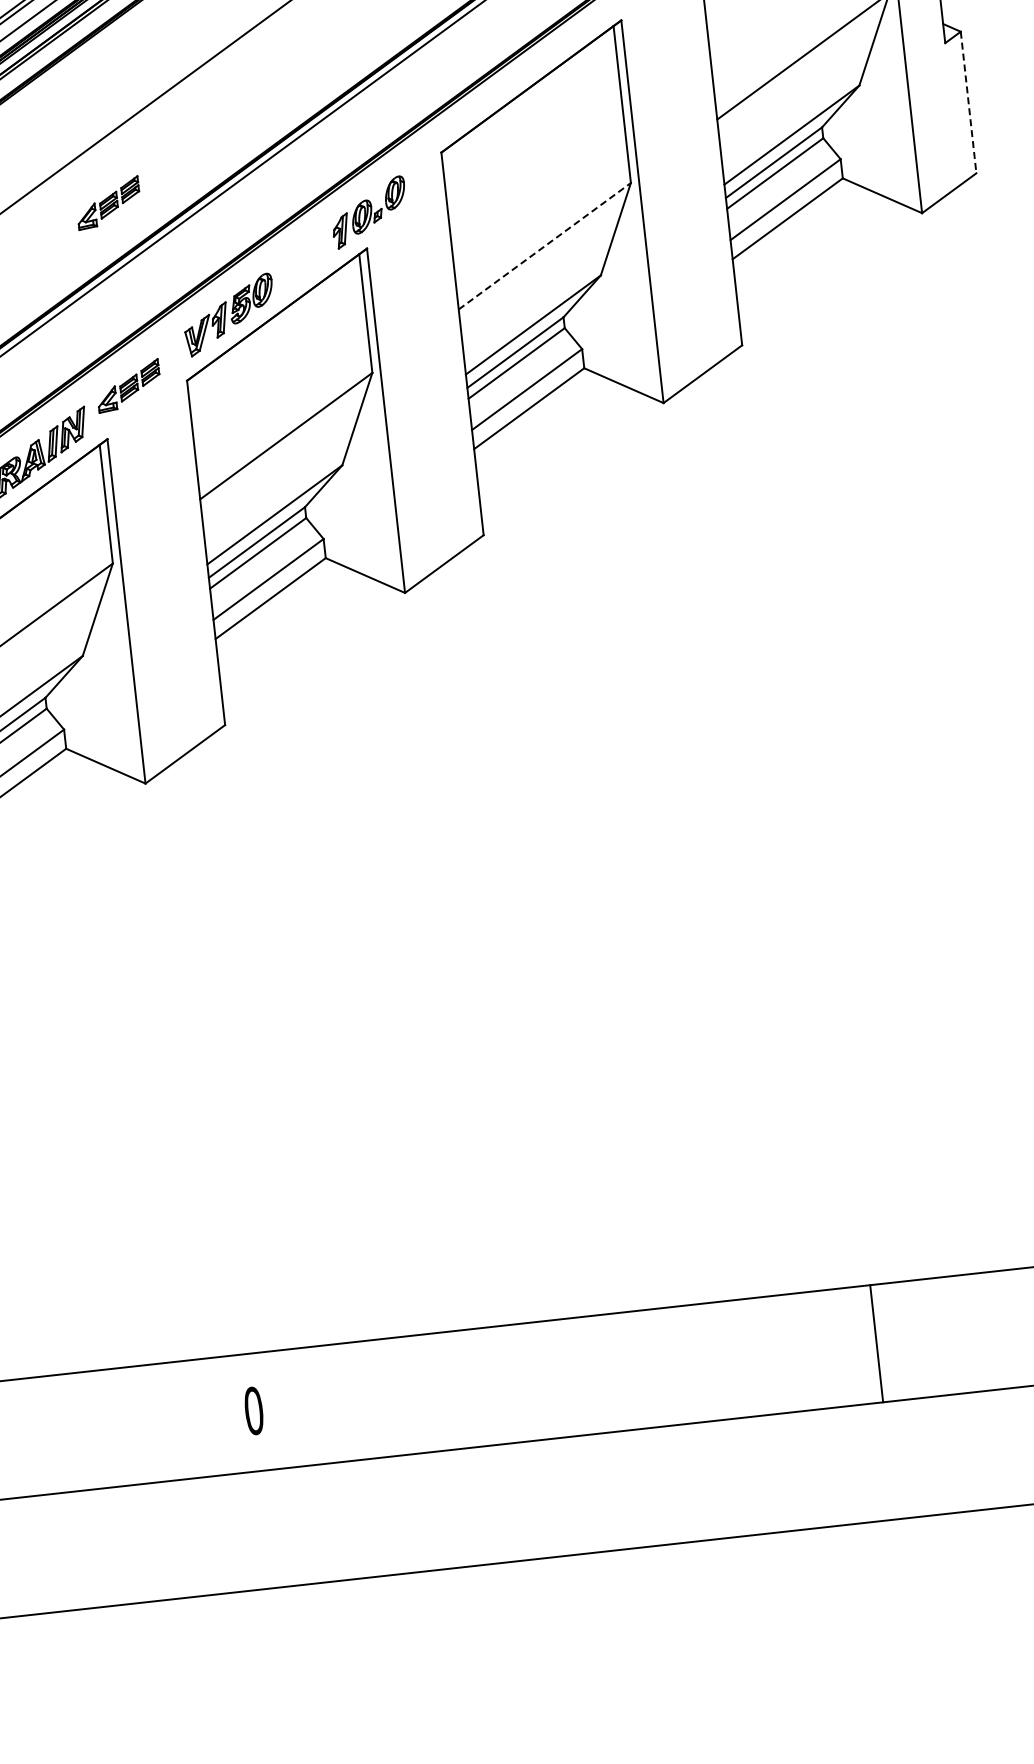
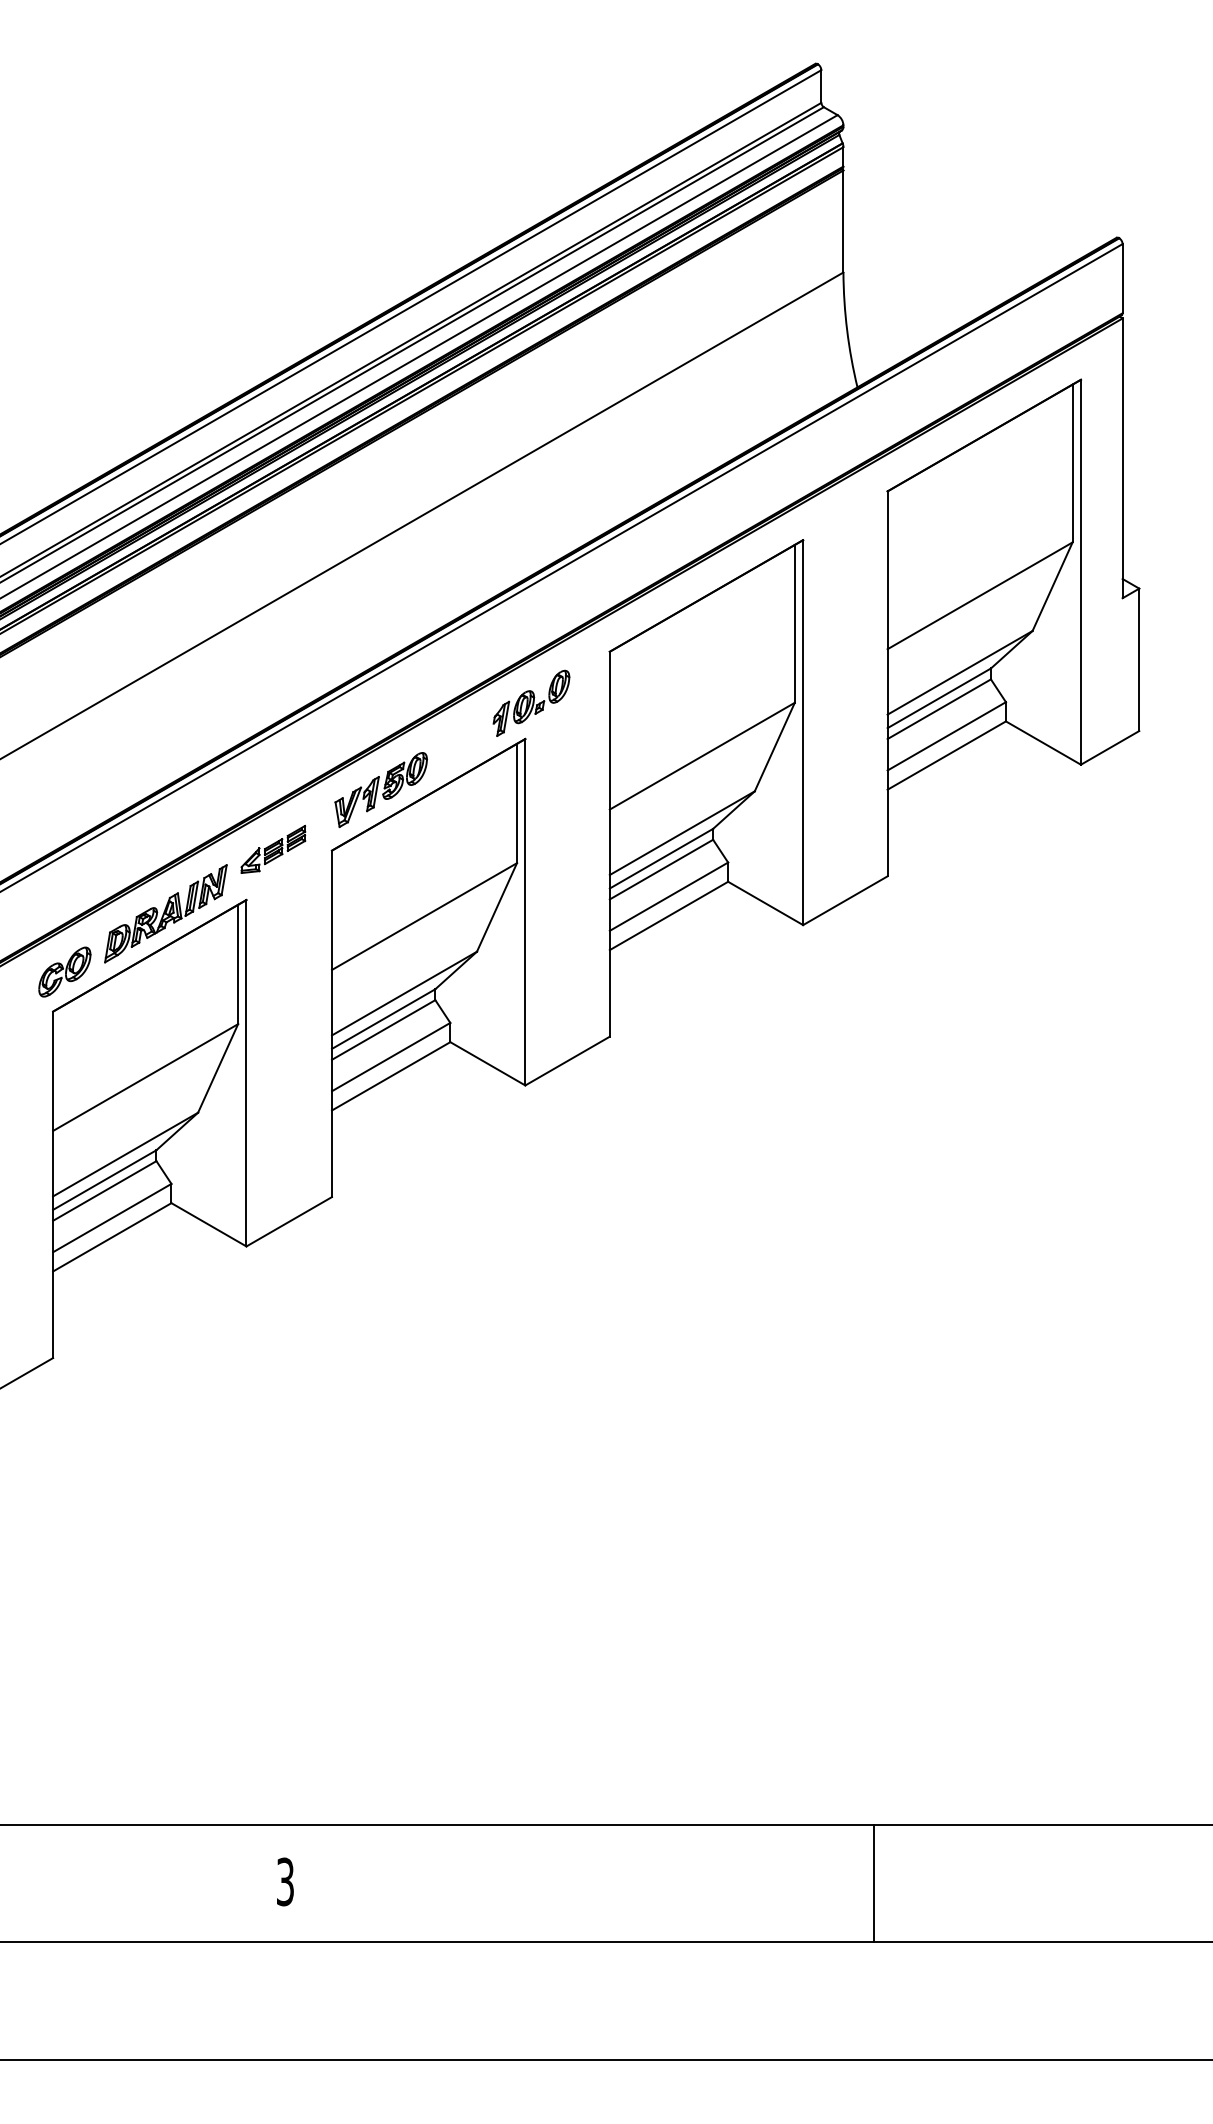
line: (968, 103) -> (1139, 660), dashed -> solid
part: (108, 202) -> (273, 664), removed
line: (545, 246) -> (702, 756), dashed -> solid
line: (876, 1343) -> (873, 1883), moved
text: (254, 1410) -> (285, 1881), 0 -> 3

